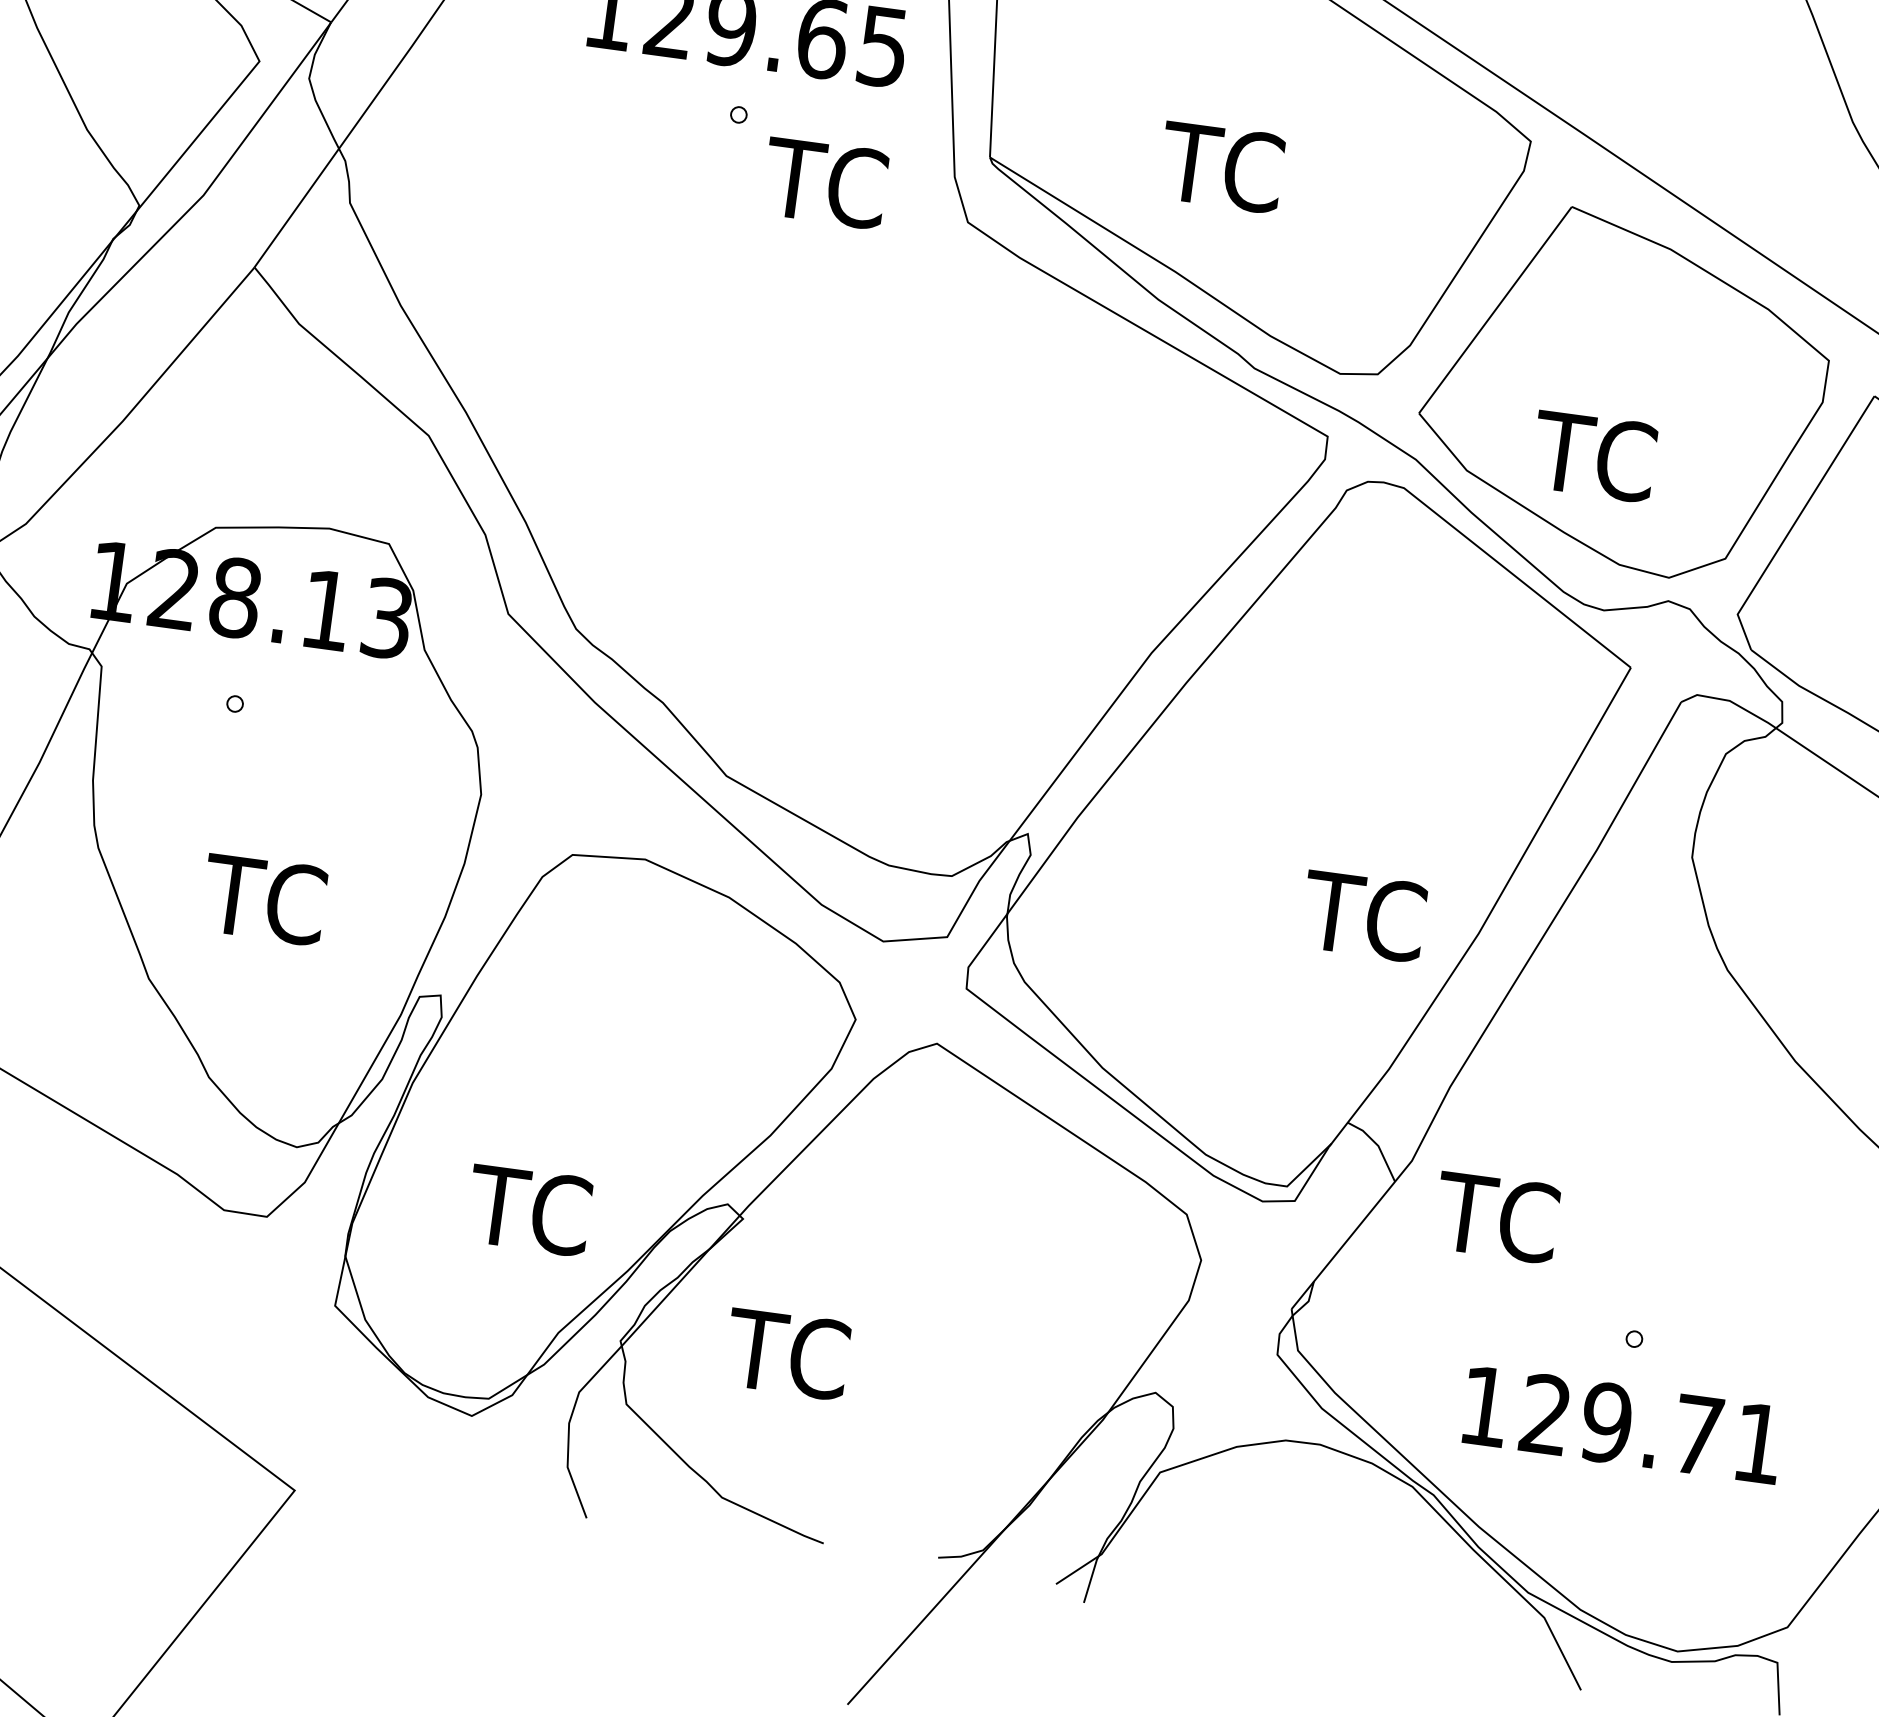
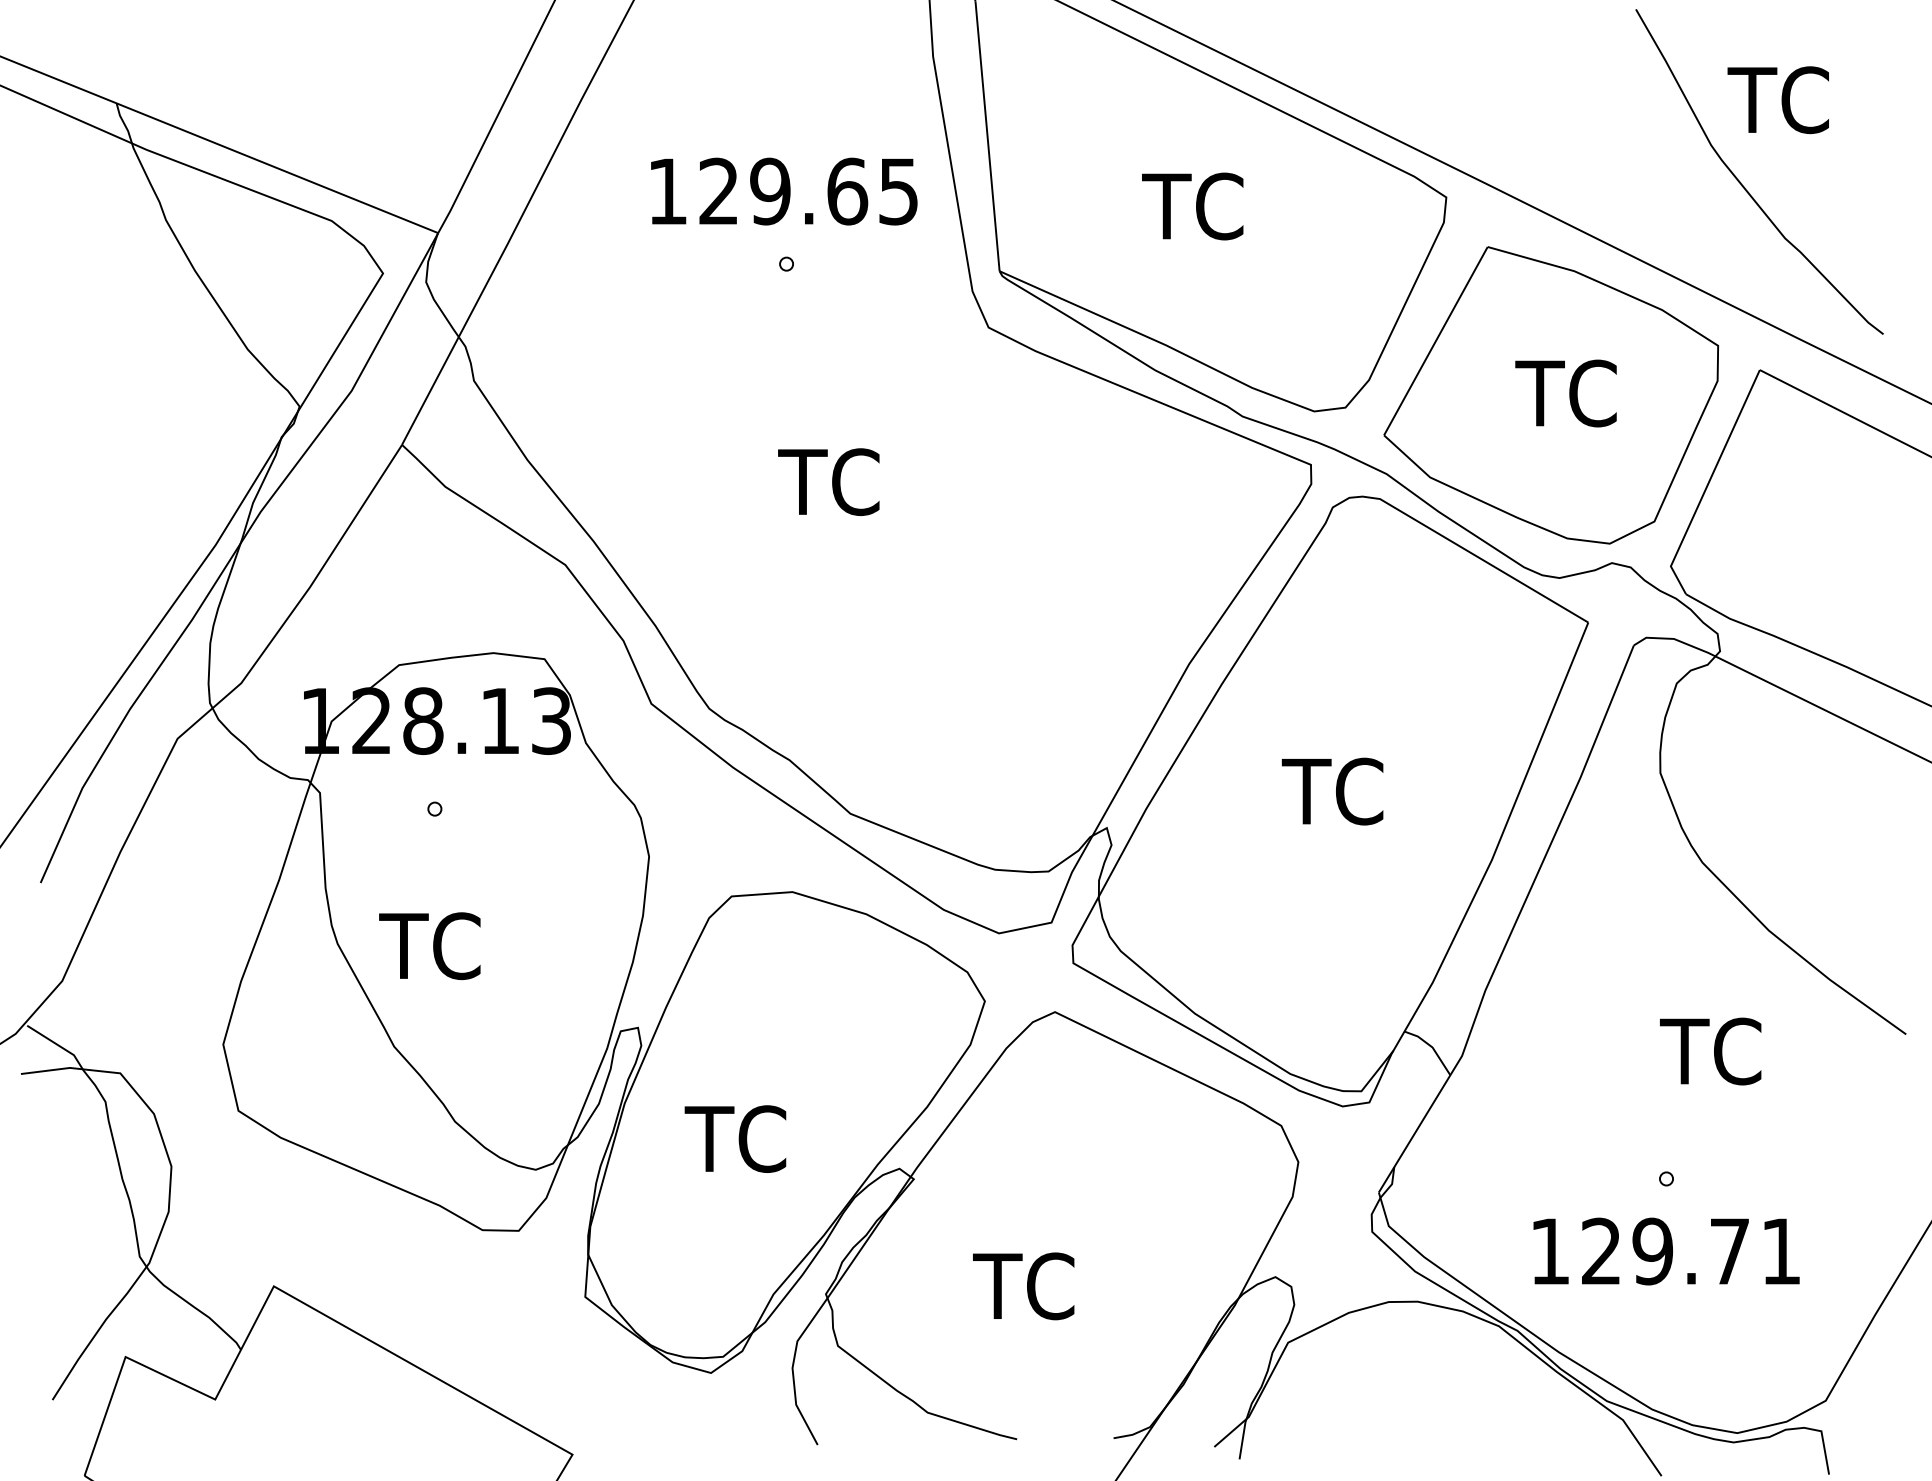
text: (1221, 167) -> (1192, 206), moved
text: (824, 182) -> (828, 481), moved
text: (1593, 456) -> (1565, 393), moved
text: (263, 900) -> (429, 946), moved
text: (1363, 916) -> (1332, 791), moved
text: (529, 1209) -> (735, 1138), moved
text: (1496, 1217) -> (1710, 1051), moved
text: (787, 1354) -> (1023, 1286), moved

